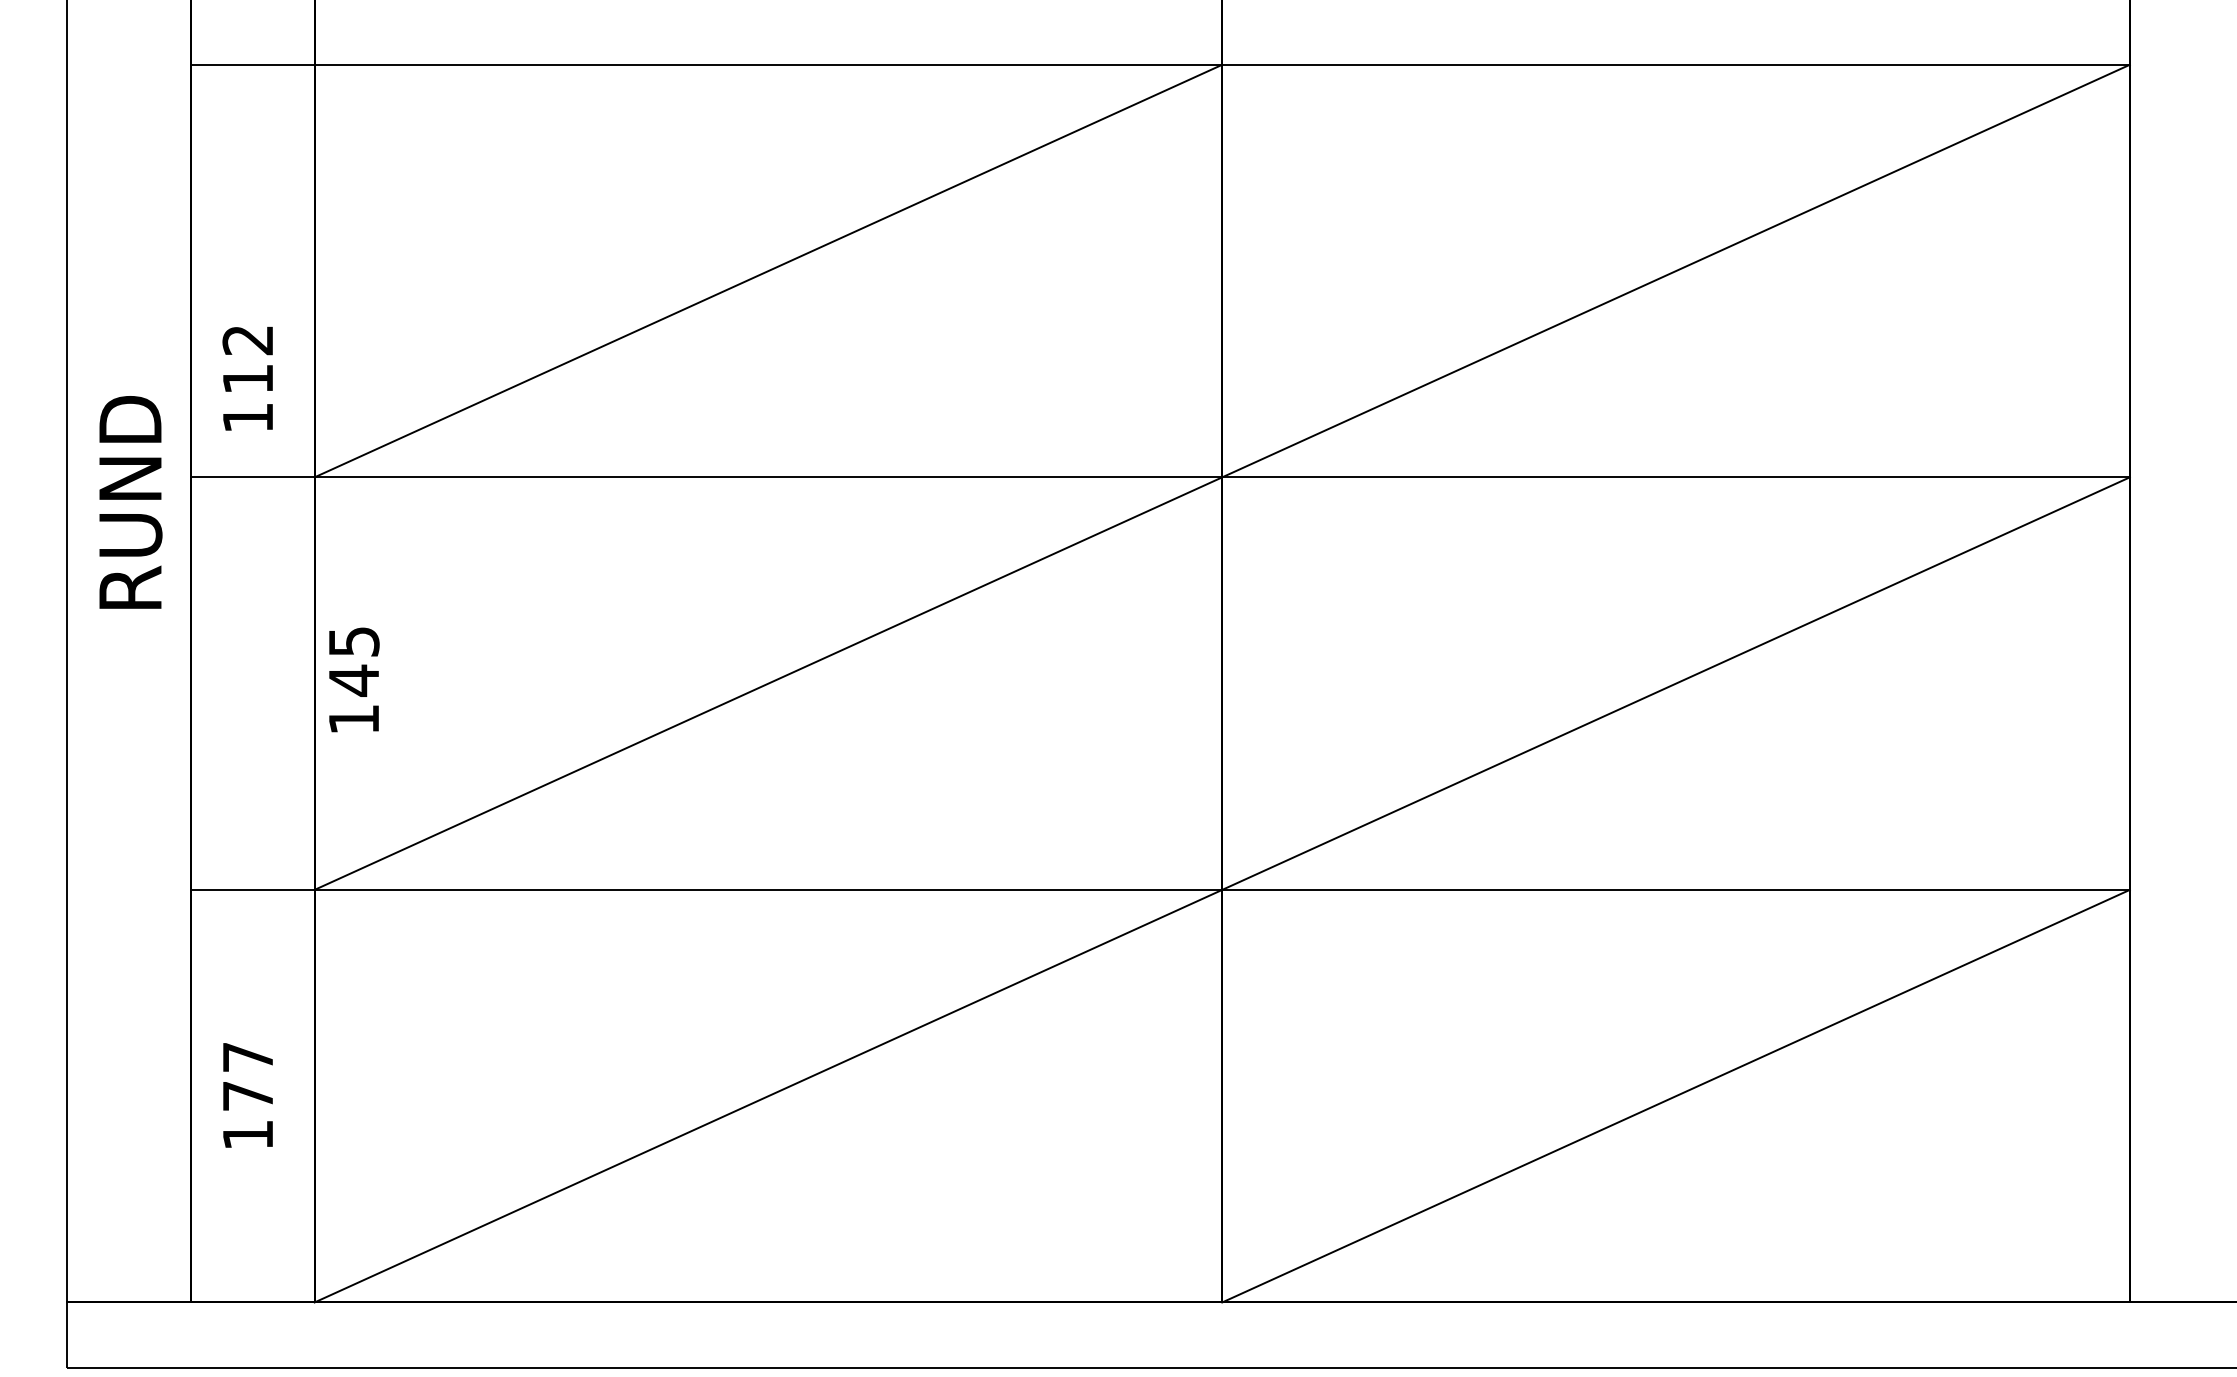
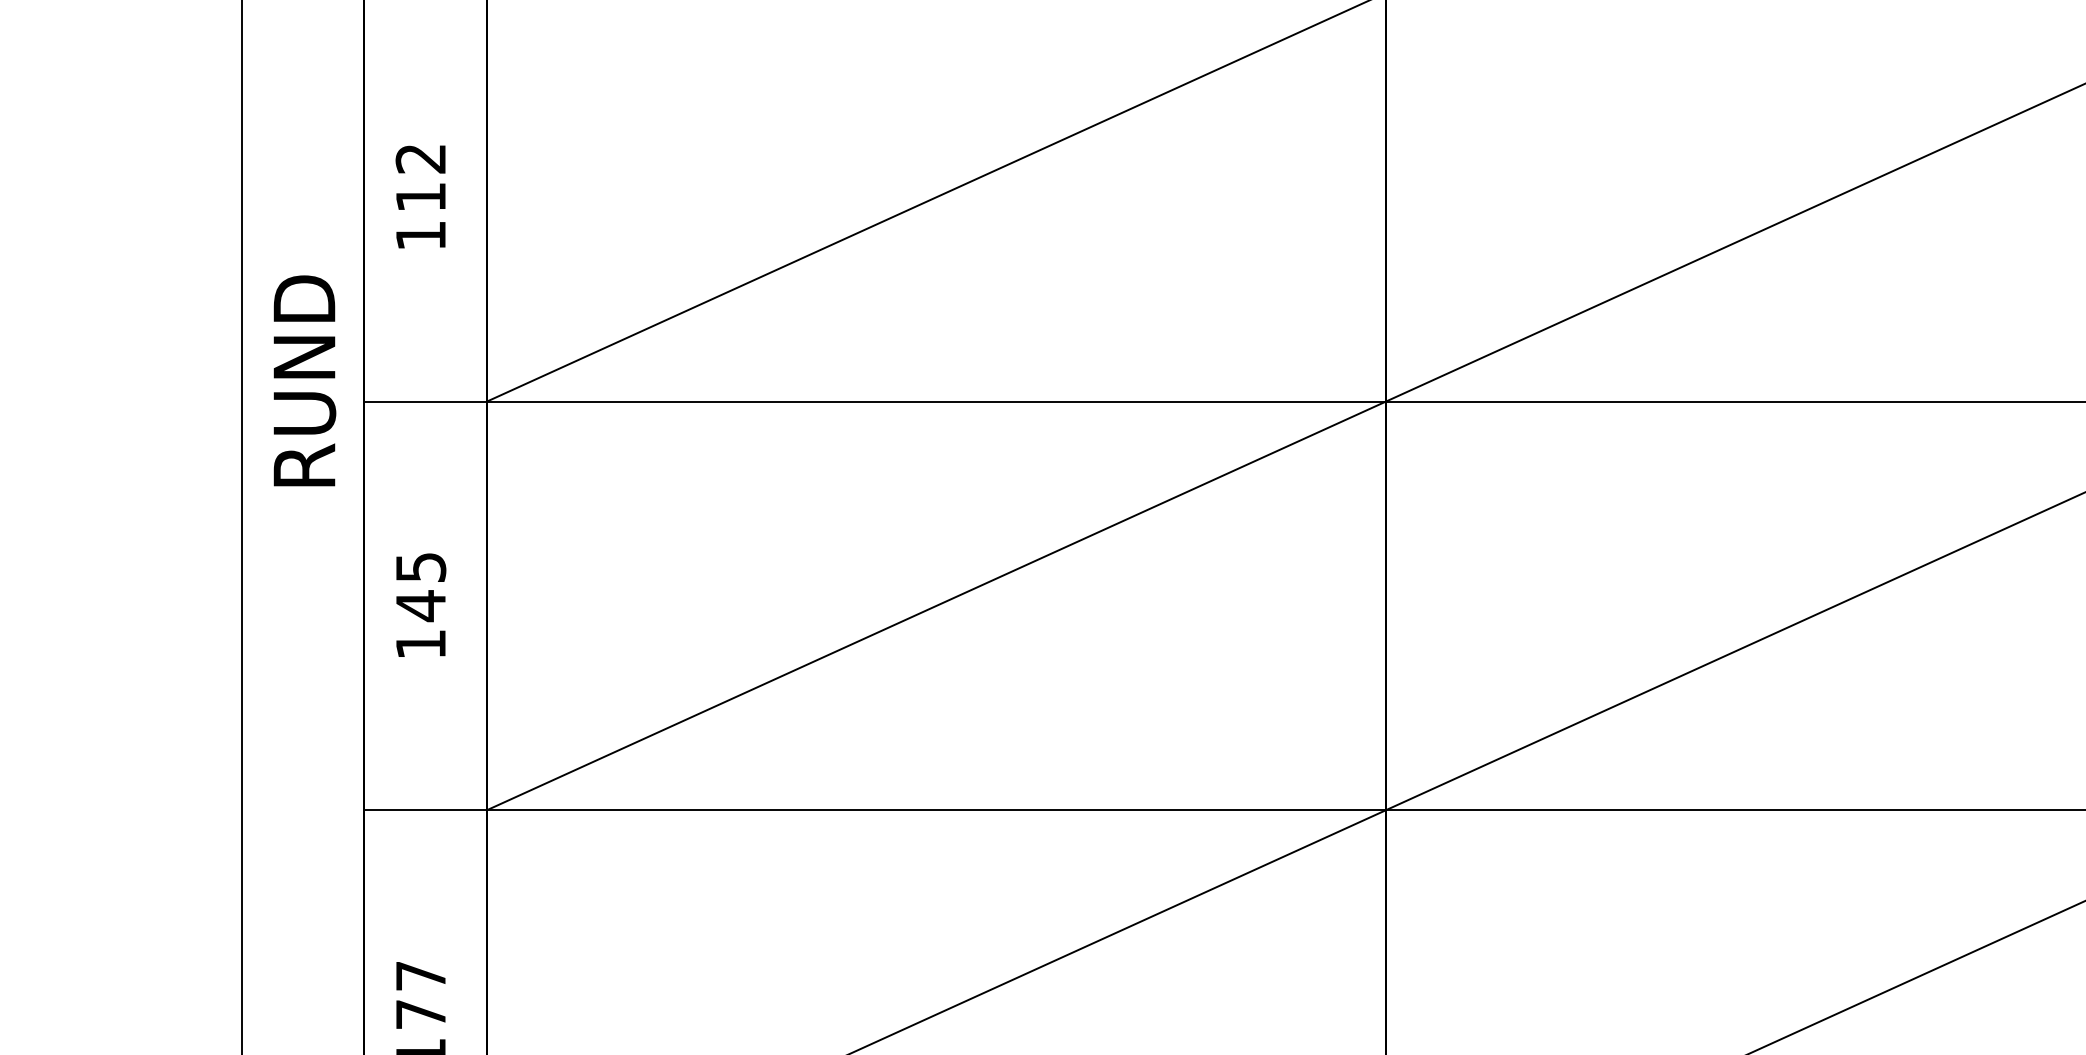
text: (247, 378) -> (420, 196), moved
text: (130, 502) -> (304, 380), moved
text: (354, 679) -> (421, 604), moved

